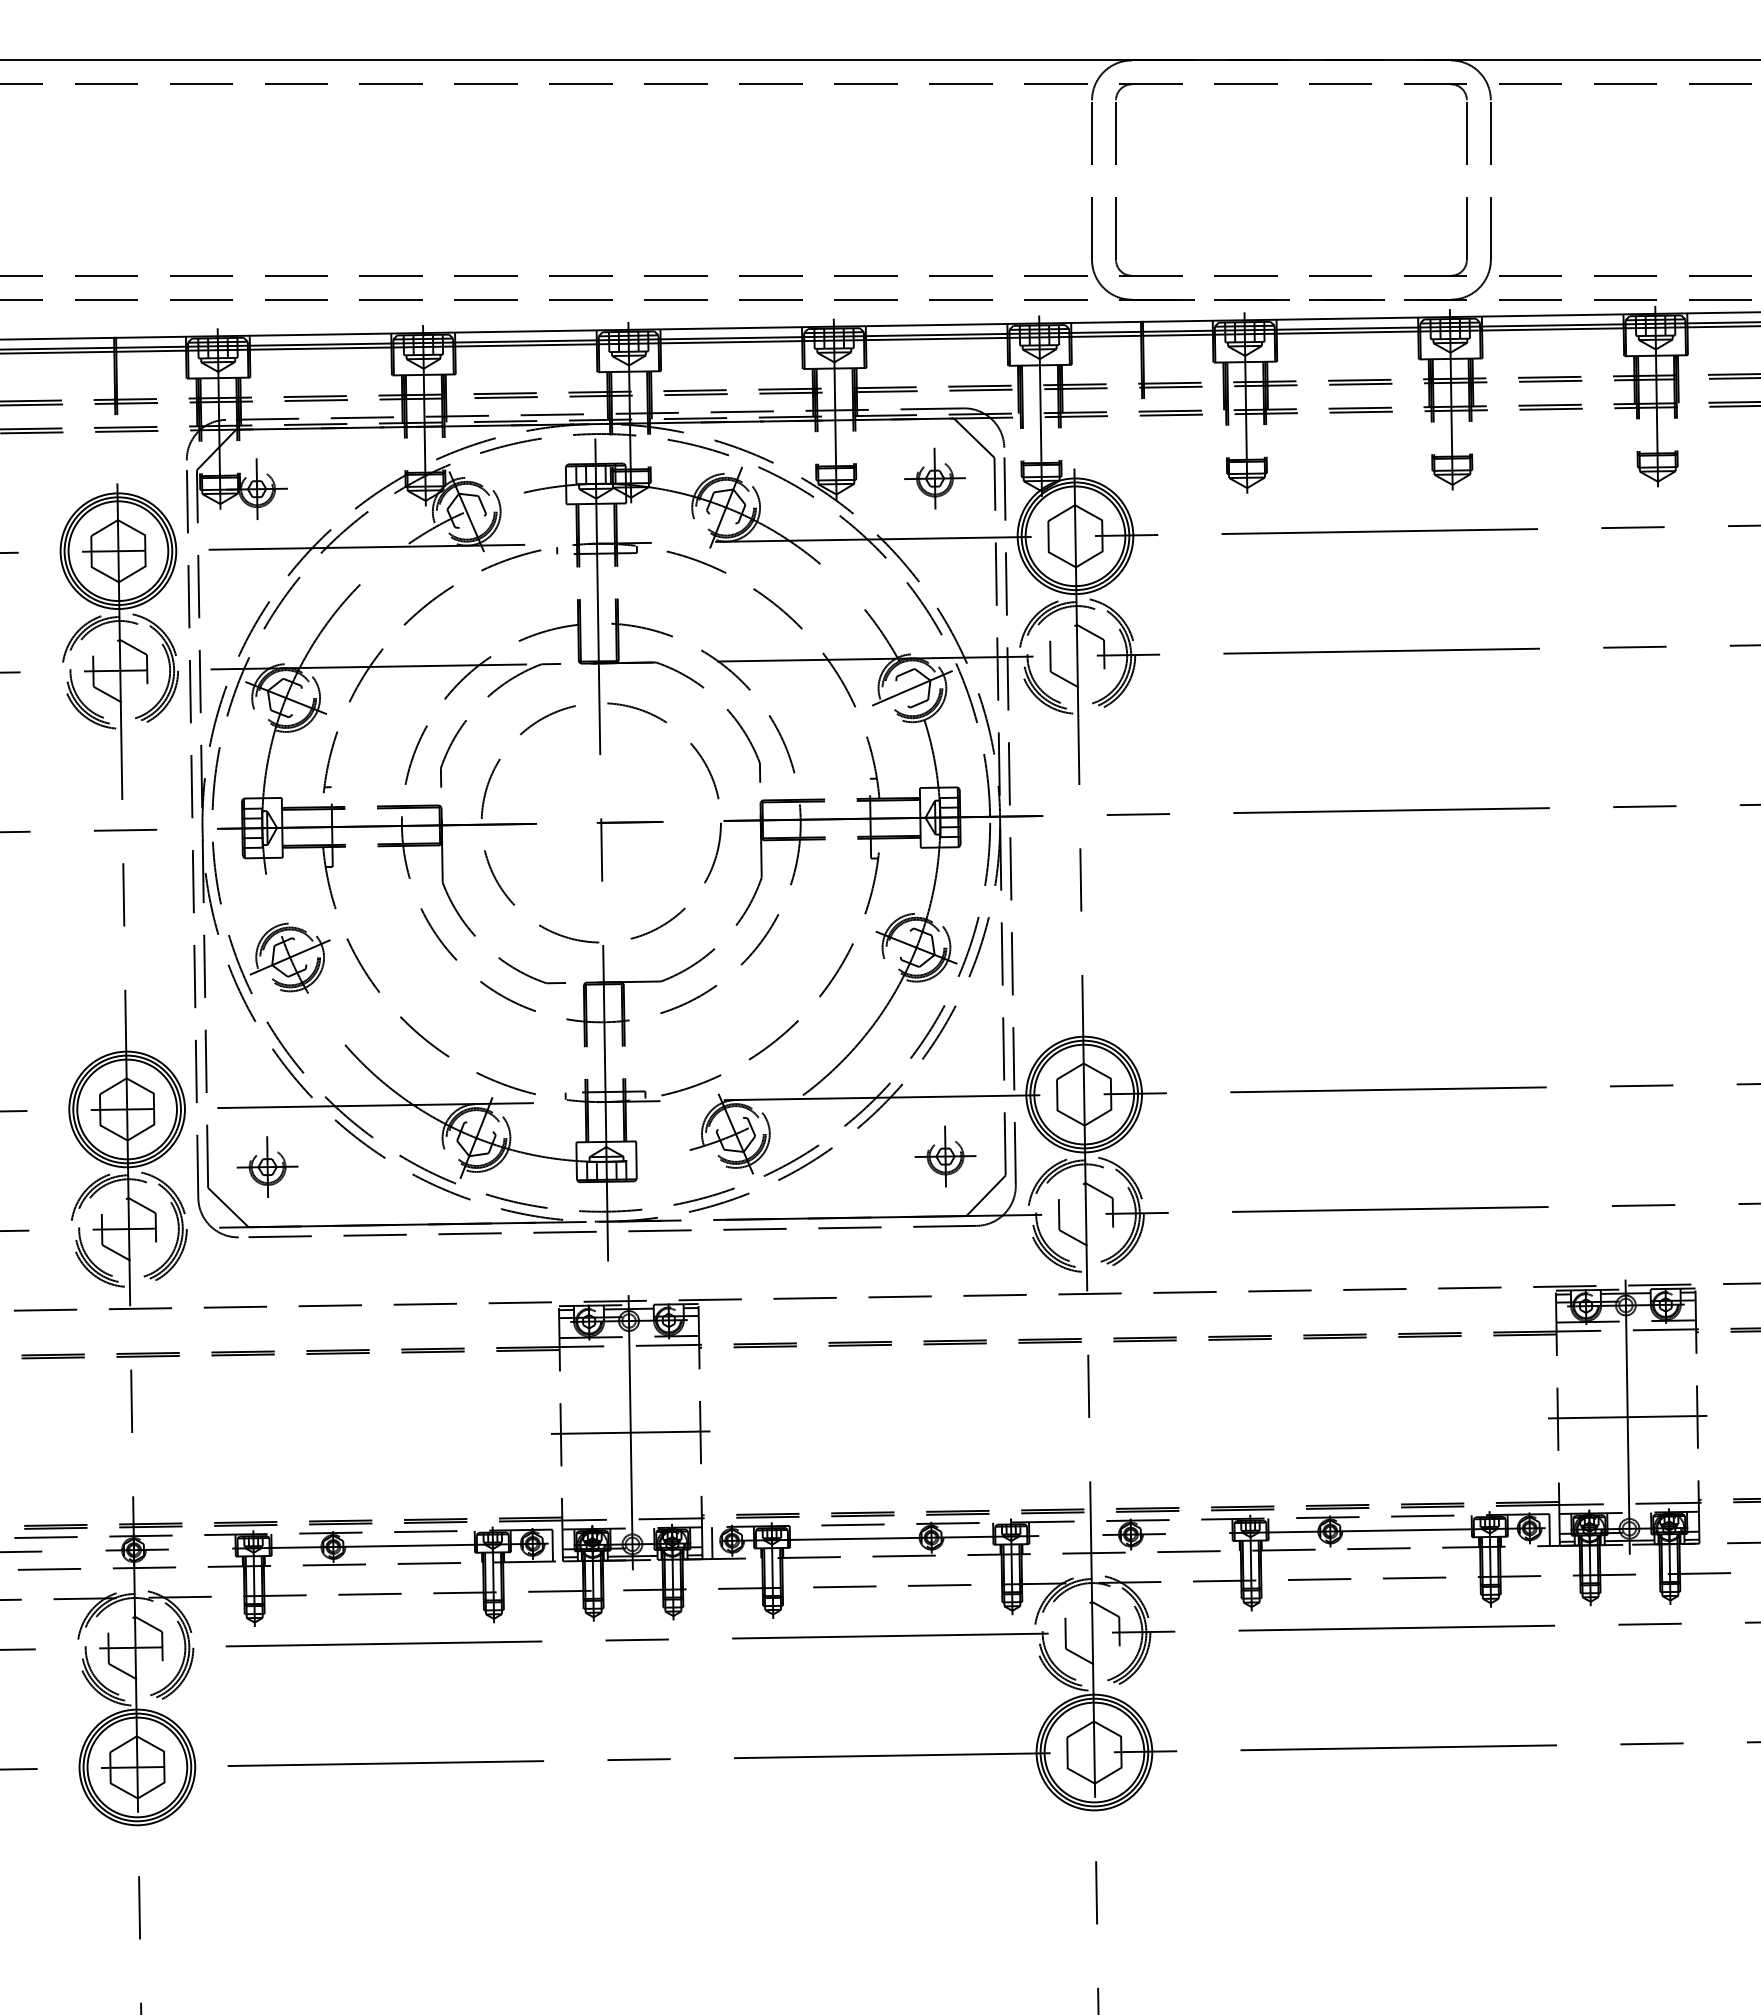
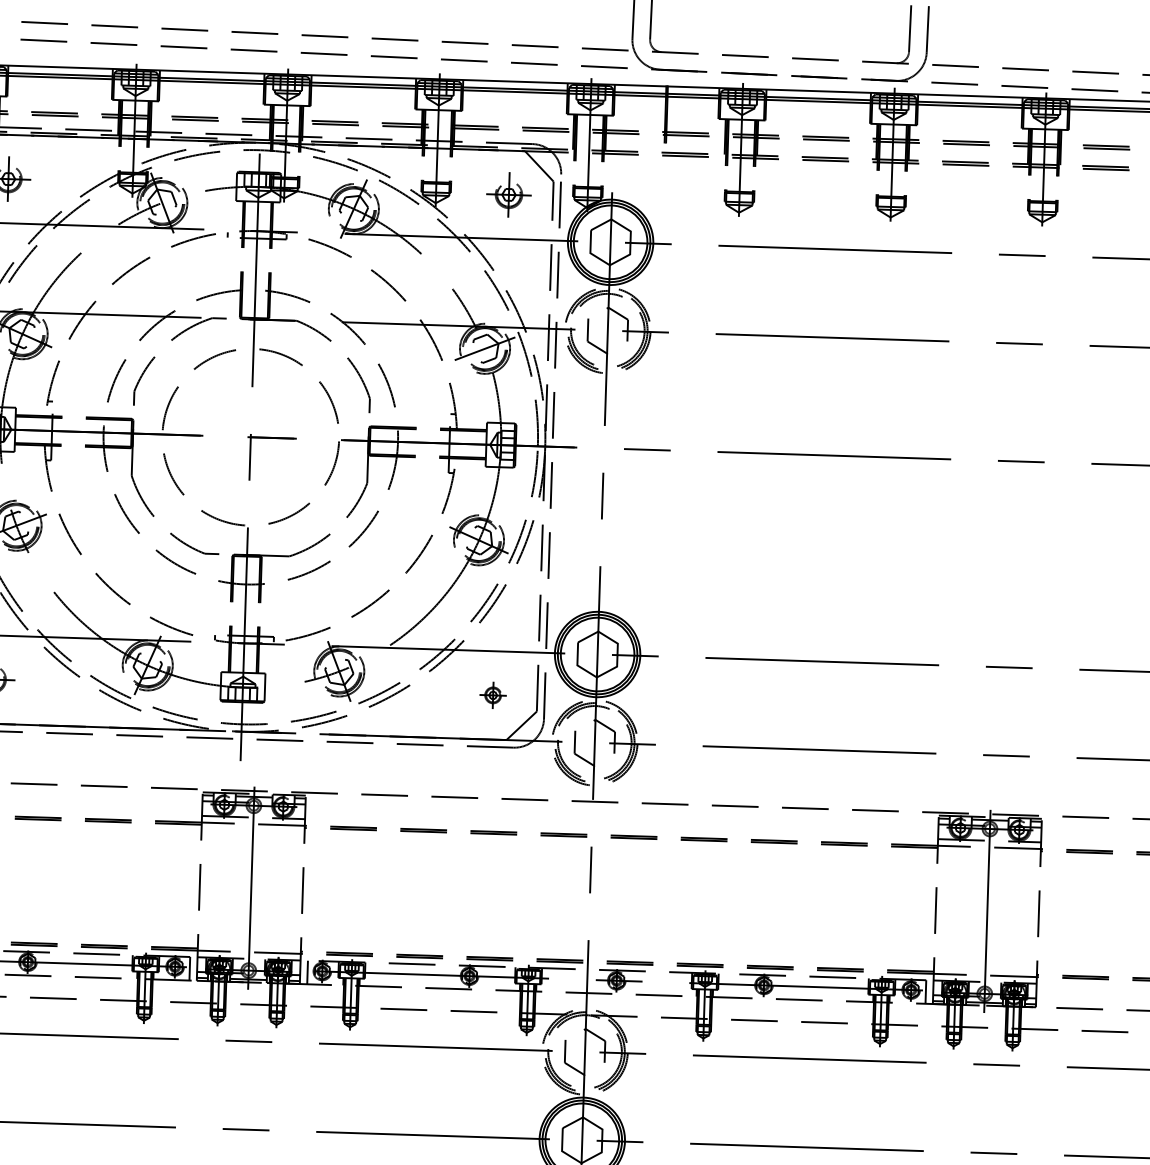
part: (945, 1156) -> (493, 695), size x0.6
line: (1627, 1416) -> (987, 910), removed
line: (630, 1432) -> (251, 888), removed

